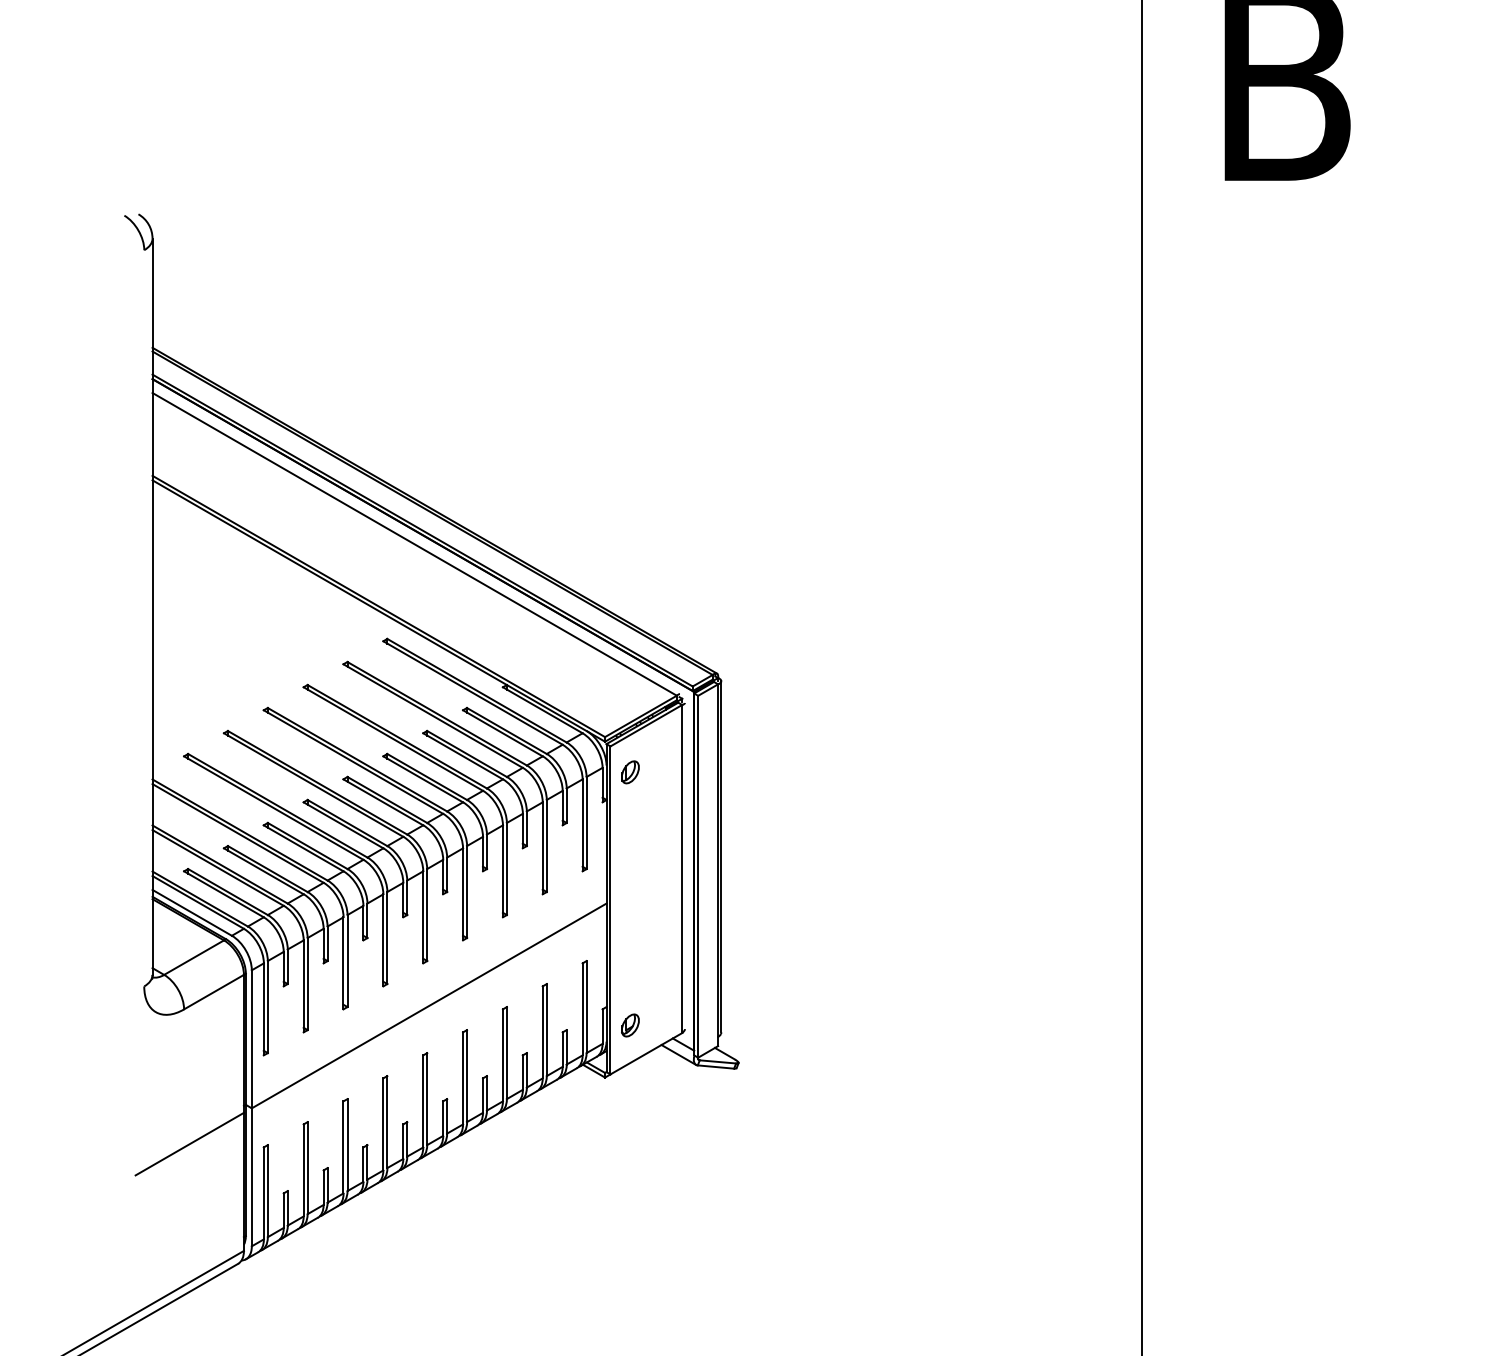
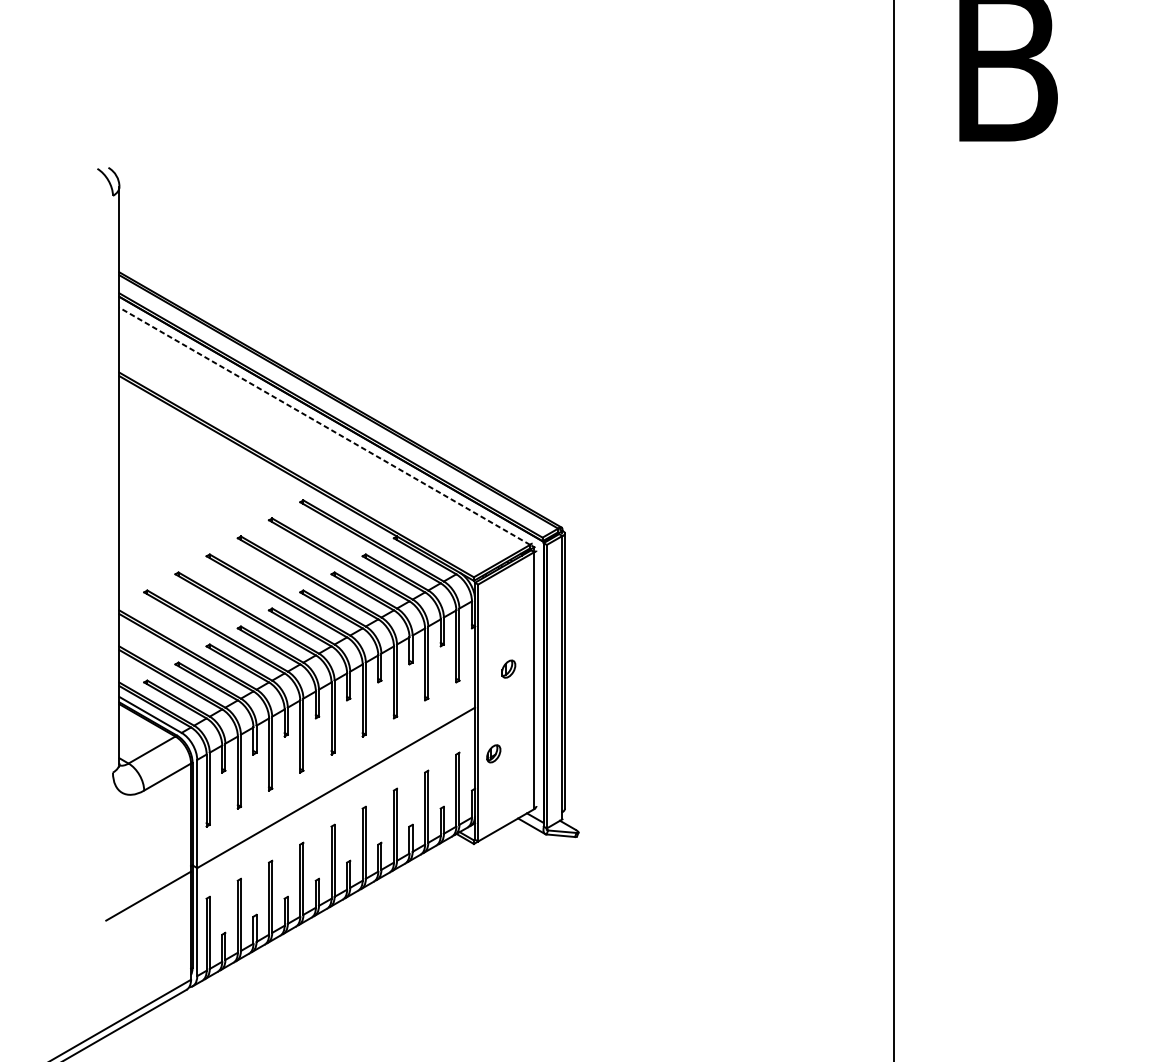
line: (414, 544) -> (324, 426), solid -> dashed
part: (630, 772) -> (508, 669), moved
part: (630, 1025) -> (493, 753), moved

